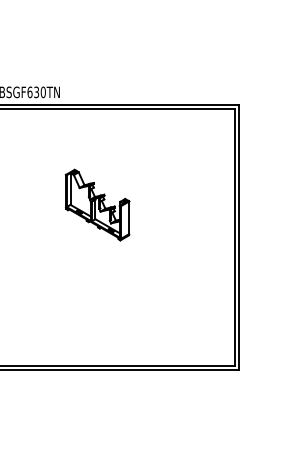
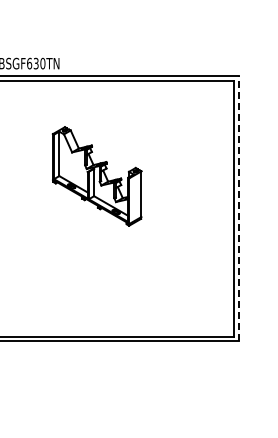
part: (97, 204) -> (97, 175), size x1.4
line: (239, 237) -> (239, 208), solid -> dashed

